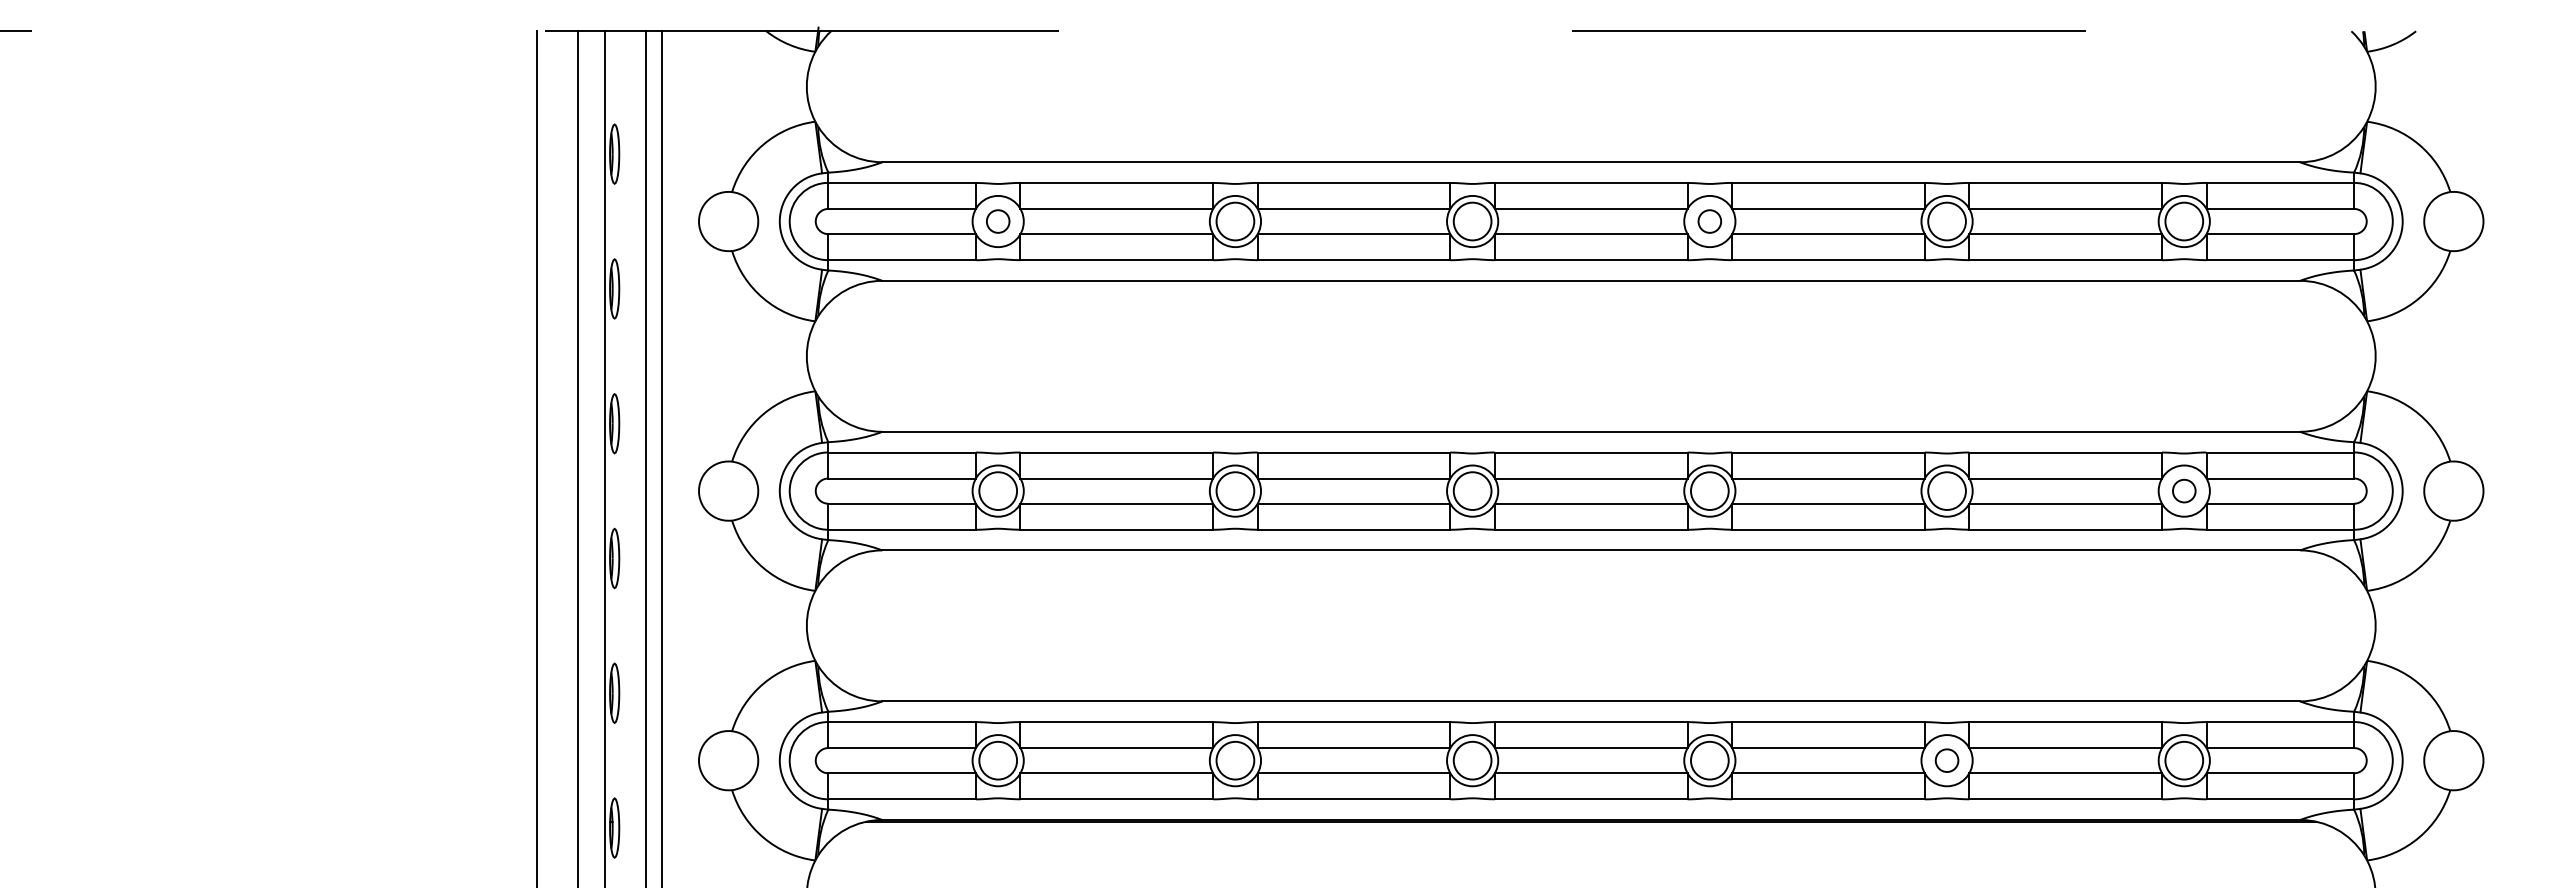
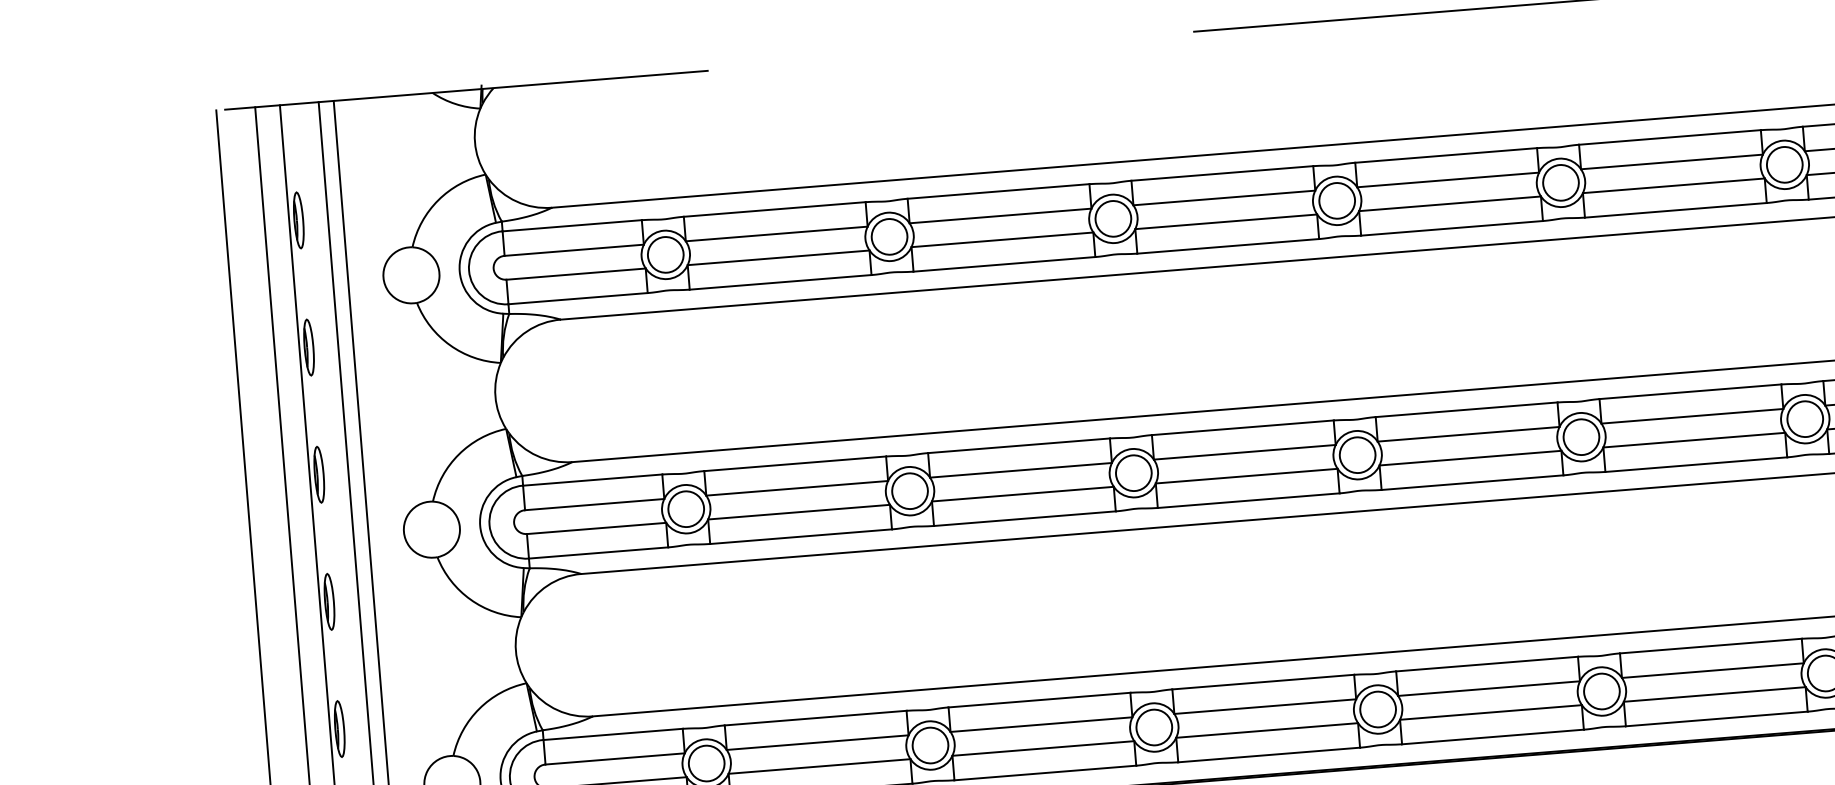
circle: (998, 221) -> (666, 254), size x1.67
circle: (1709, 221) -> (1336, 200), size x1.67
circle: (2184, 490) -> (1805, 418), size x1.67
circle: (1946, 760) -> (1601, 691), size x1.67

